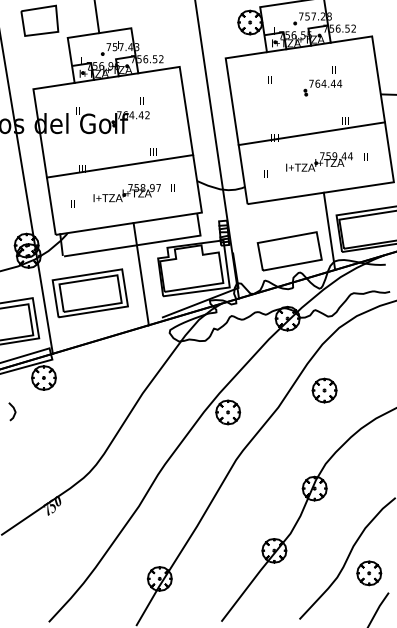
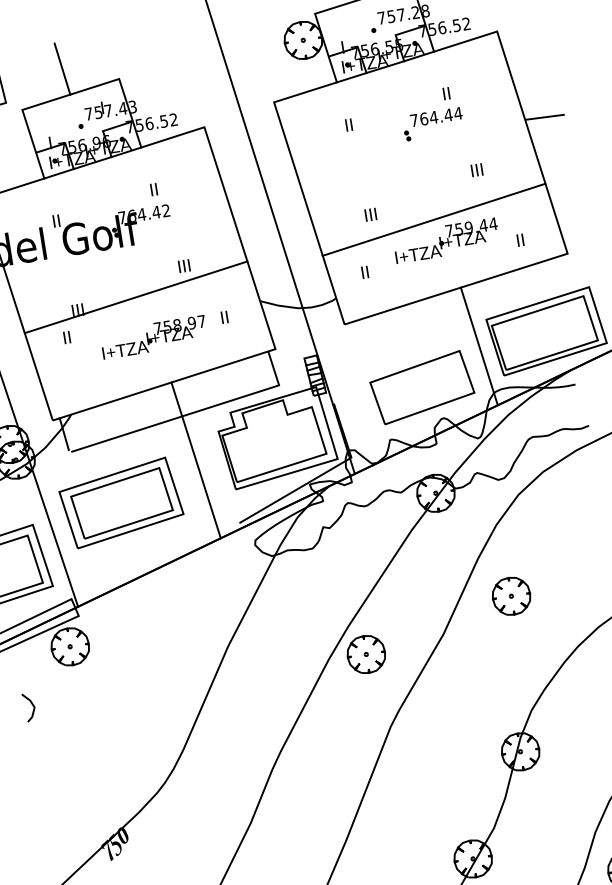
line: (311, 133) -> (433, 219), moved
text: (365, 156) -> (519, 239), moved
text: (72, 203) -> (66, 337), moved

